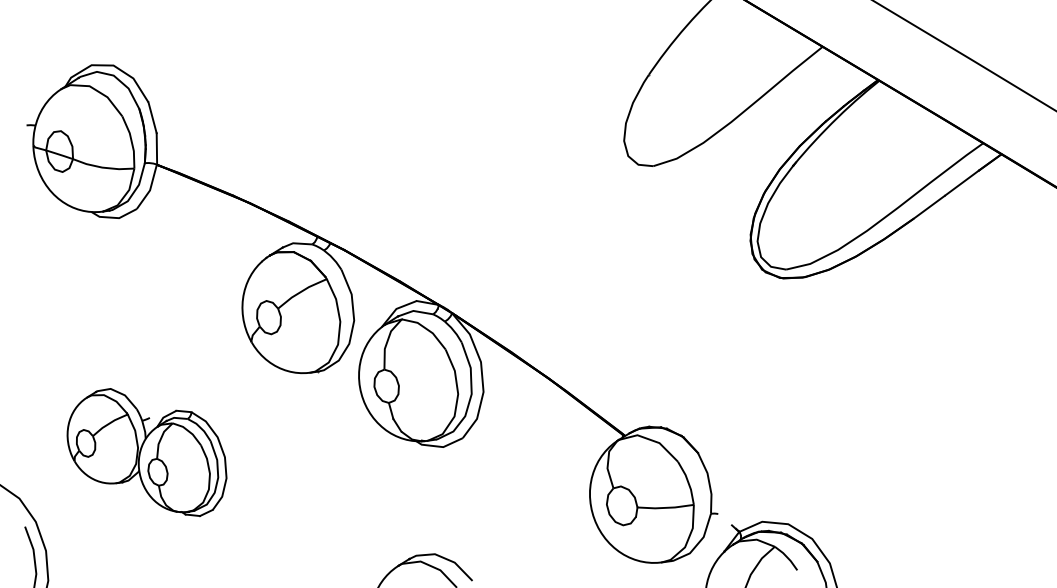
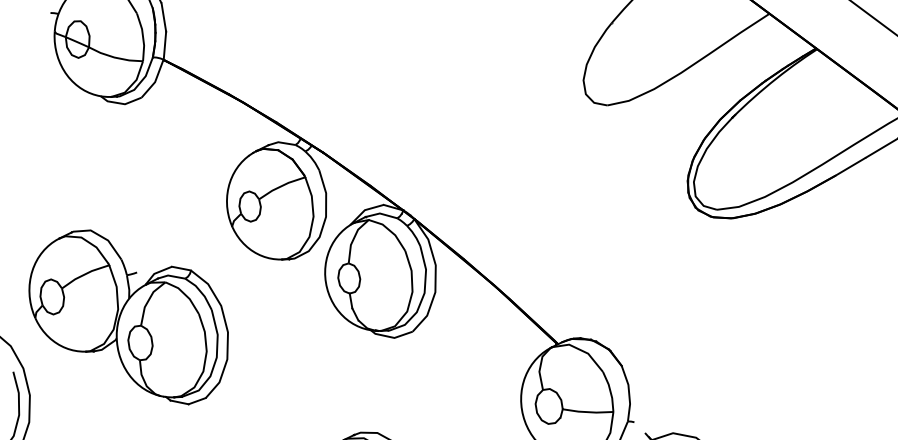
part: (146, 452) -> (128, 316), size x1.43

